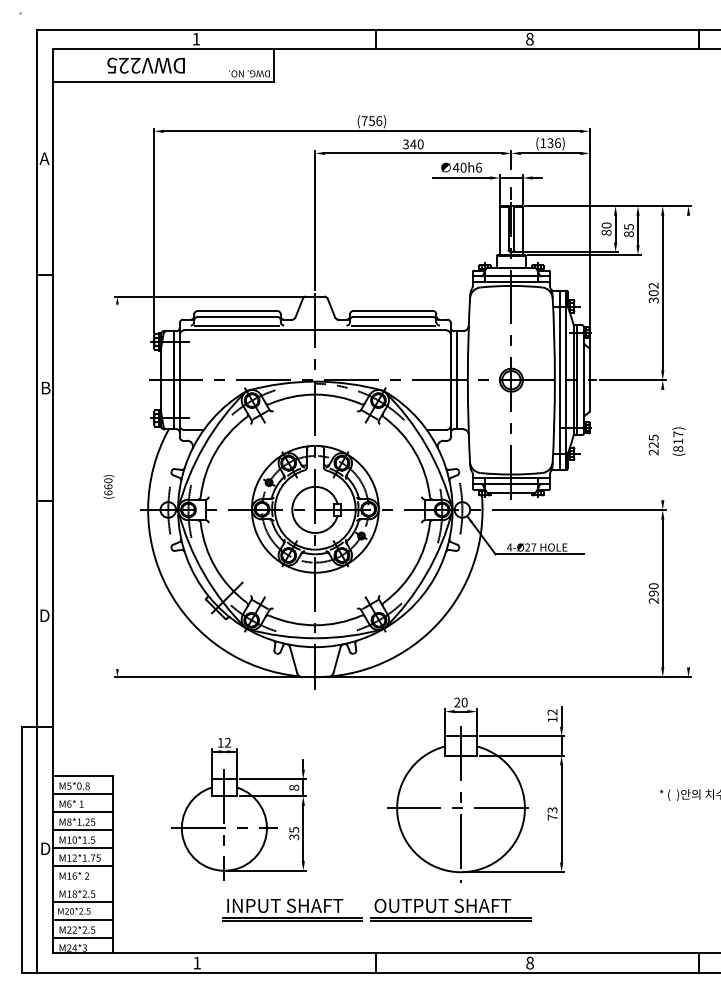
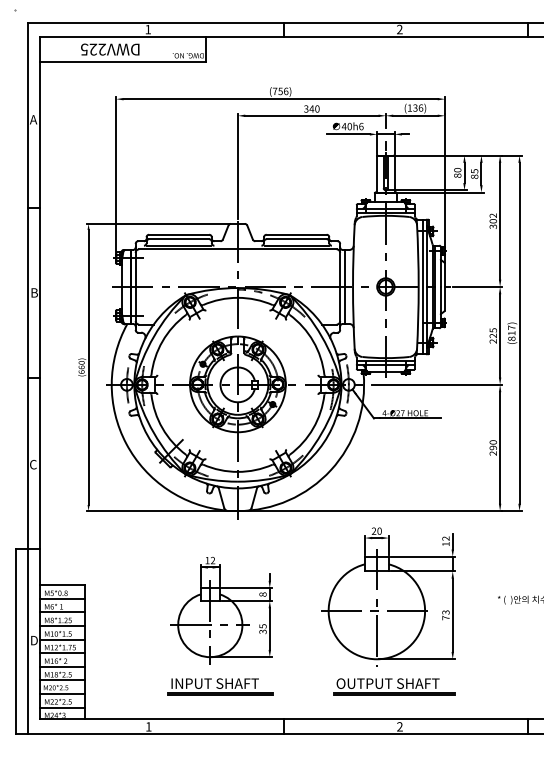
text: (529, 39) -> (399, 29), 8 -> 2
line: (688, 440) -> (519, 332), added
line: (663, 444) -> (500, 335), added
line: (117, 485) -> (88, 366), added
text: (44, 615) -> (33, 464), D -> C
part: (476, 789) -> (388, 596), moved
part: (239, 808) -> (221, 610), moved
line: (81, 883) -> (61, 666), added
part: (451, 909) -> (394, 686), moved
text: (529, 962) -> (399, 726), 8 -> 2

